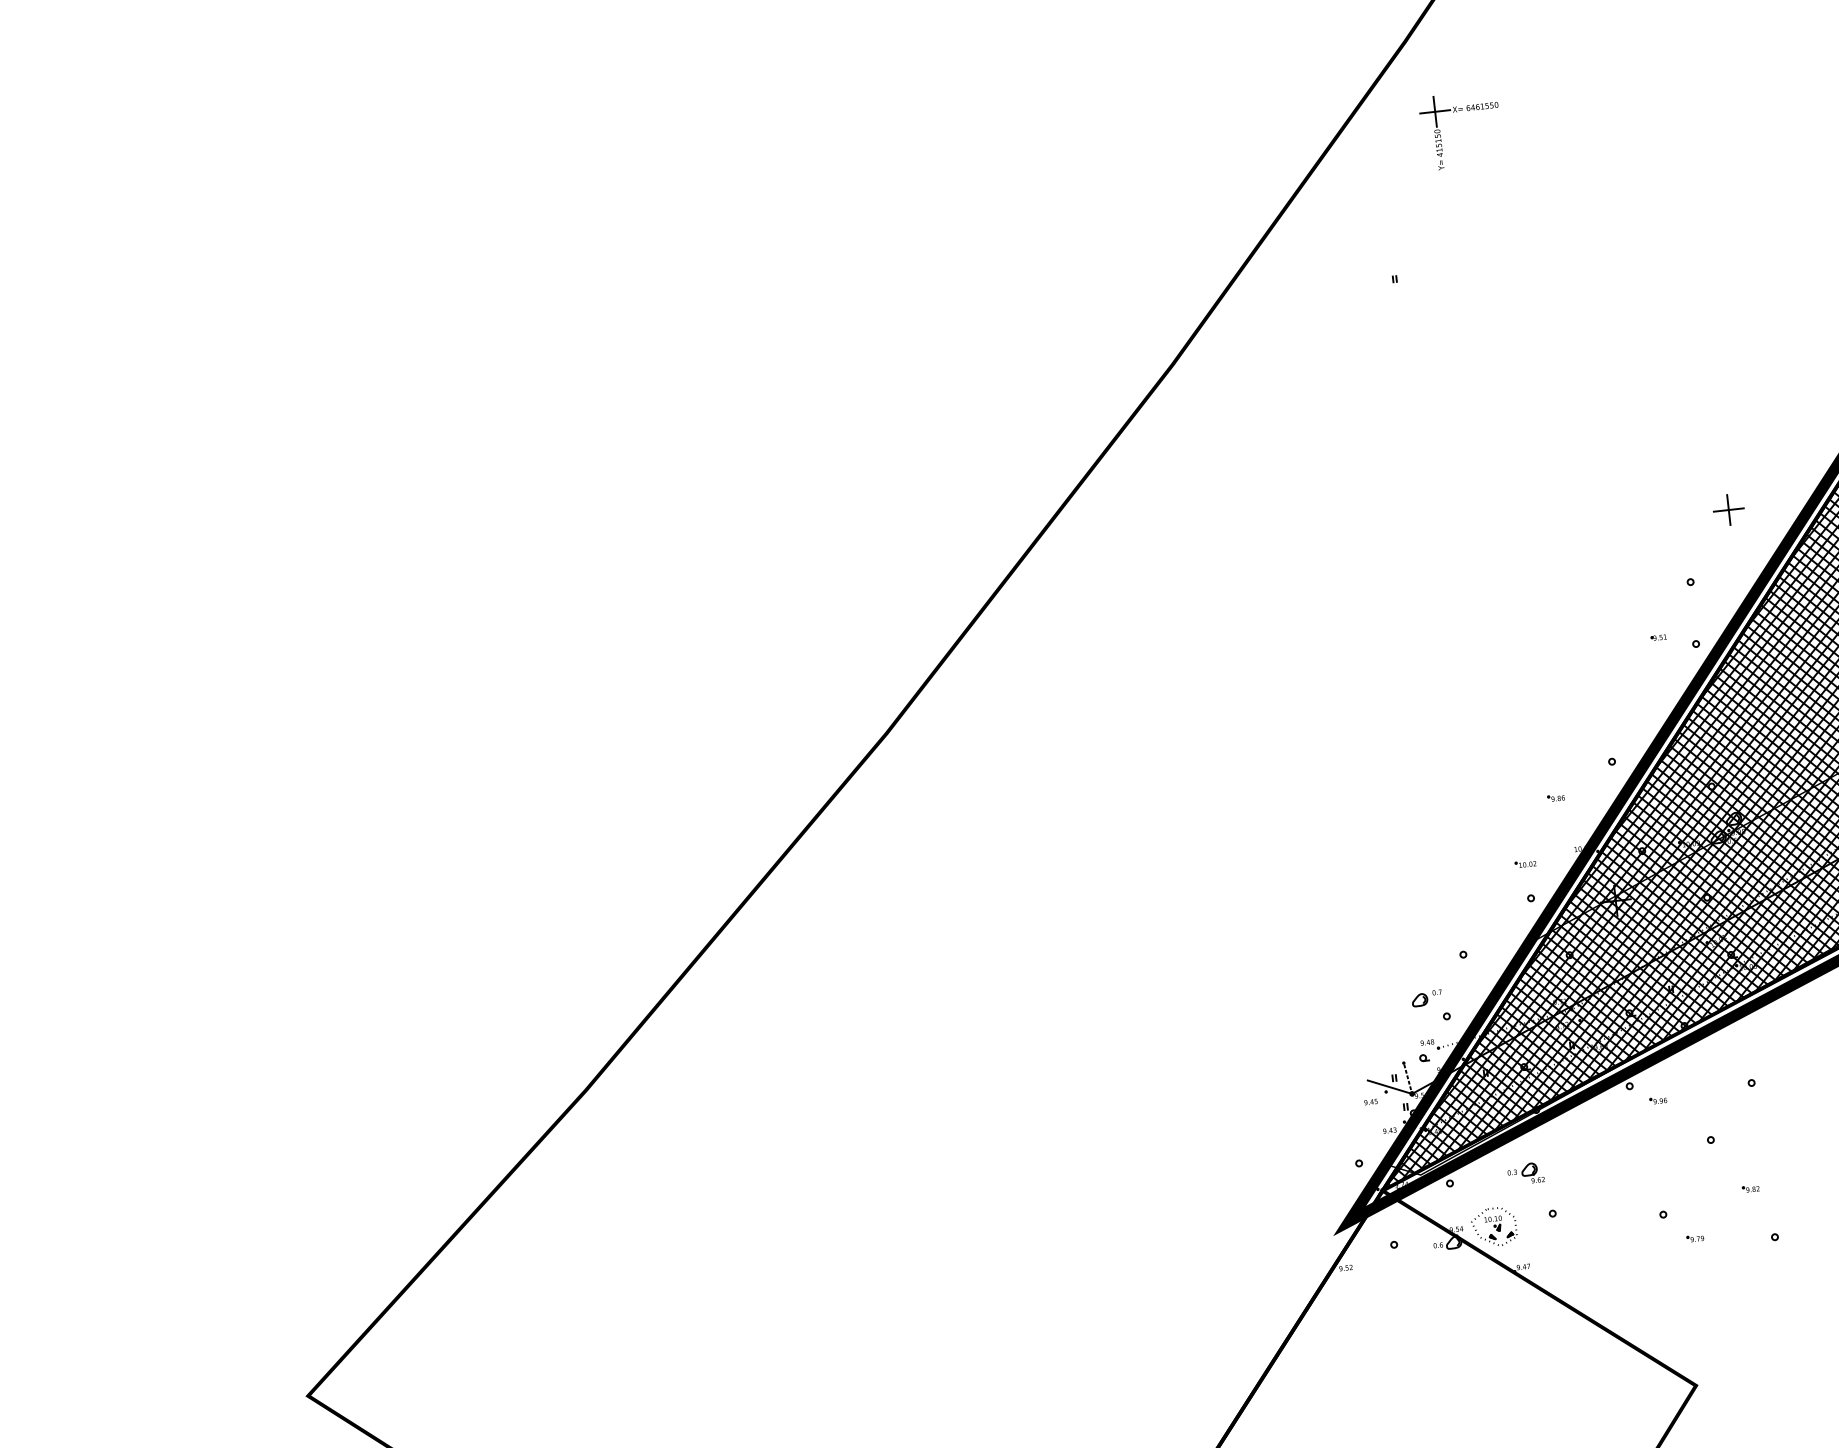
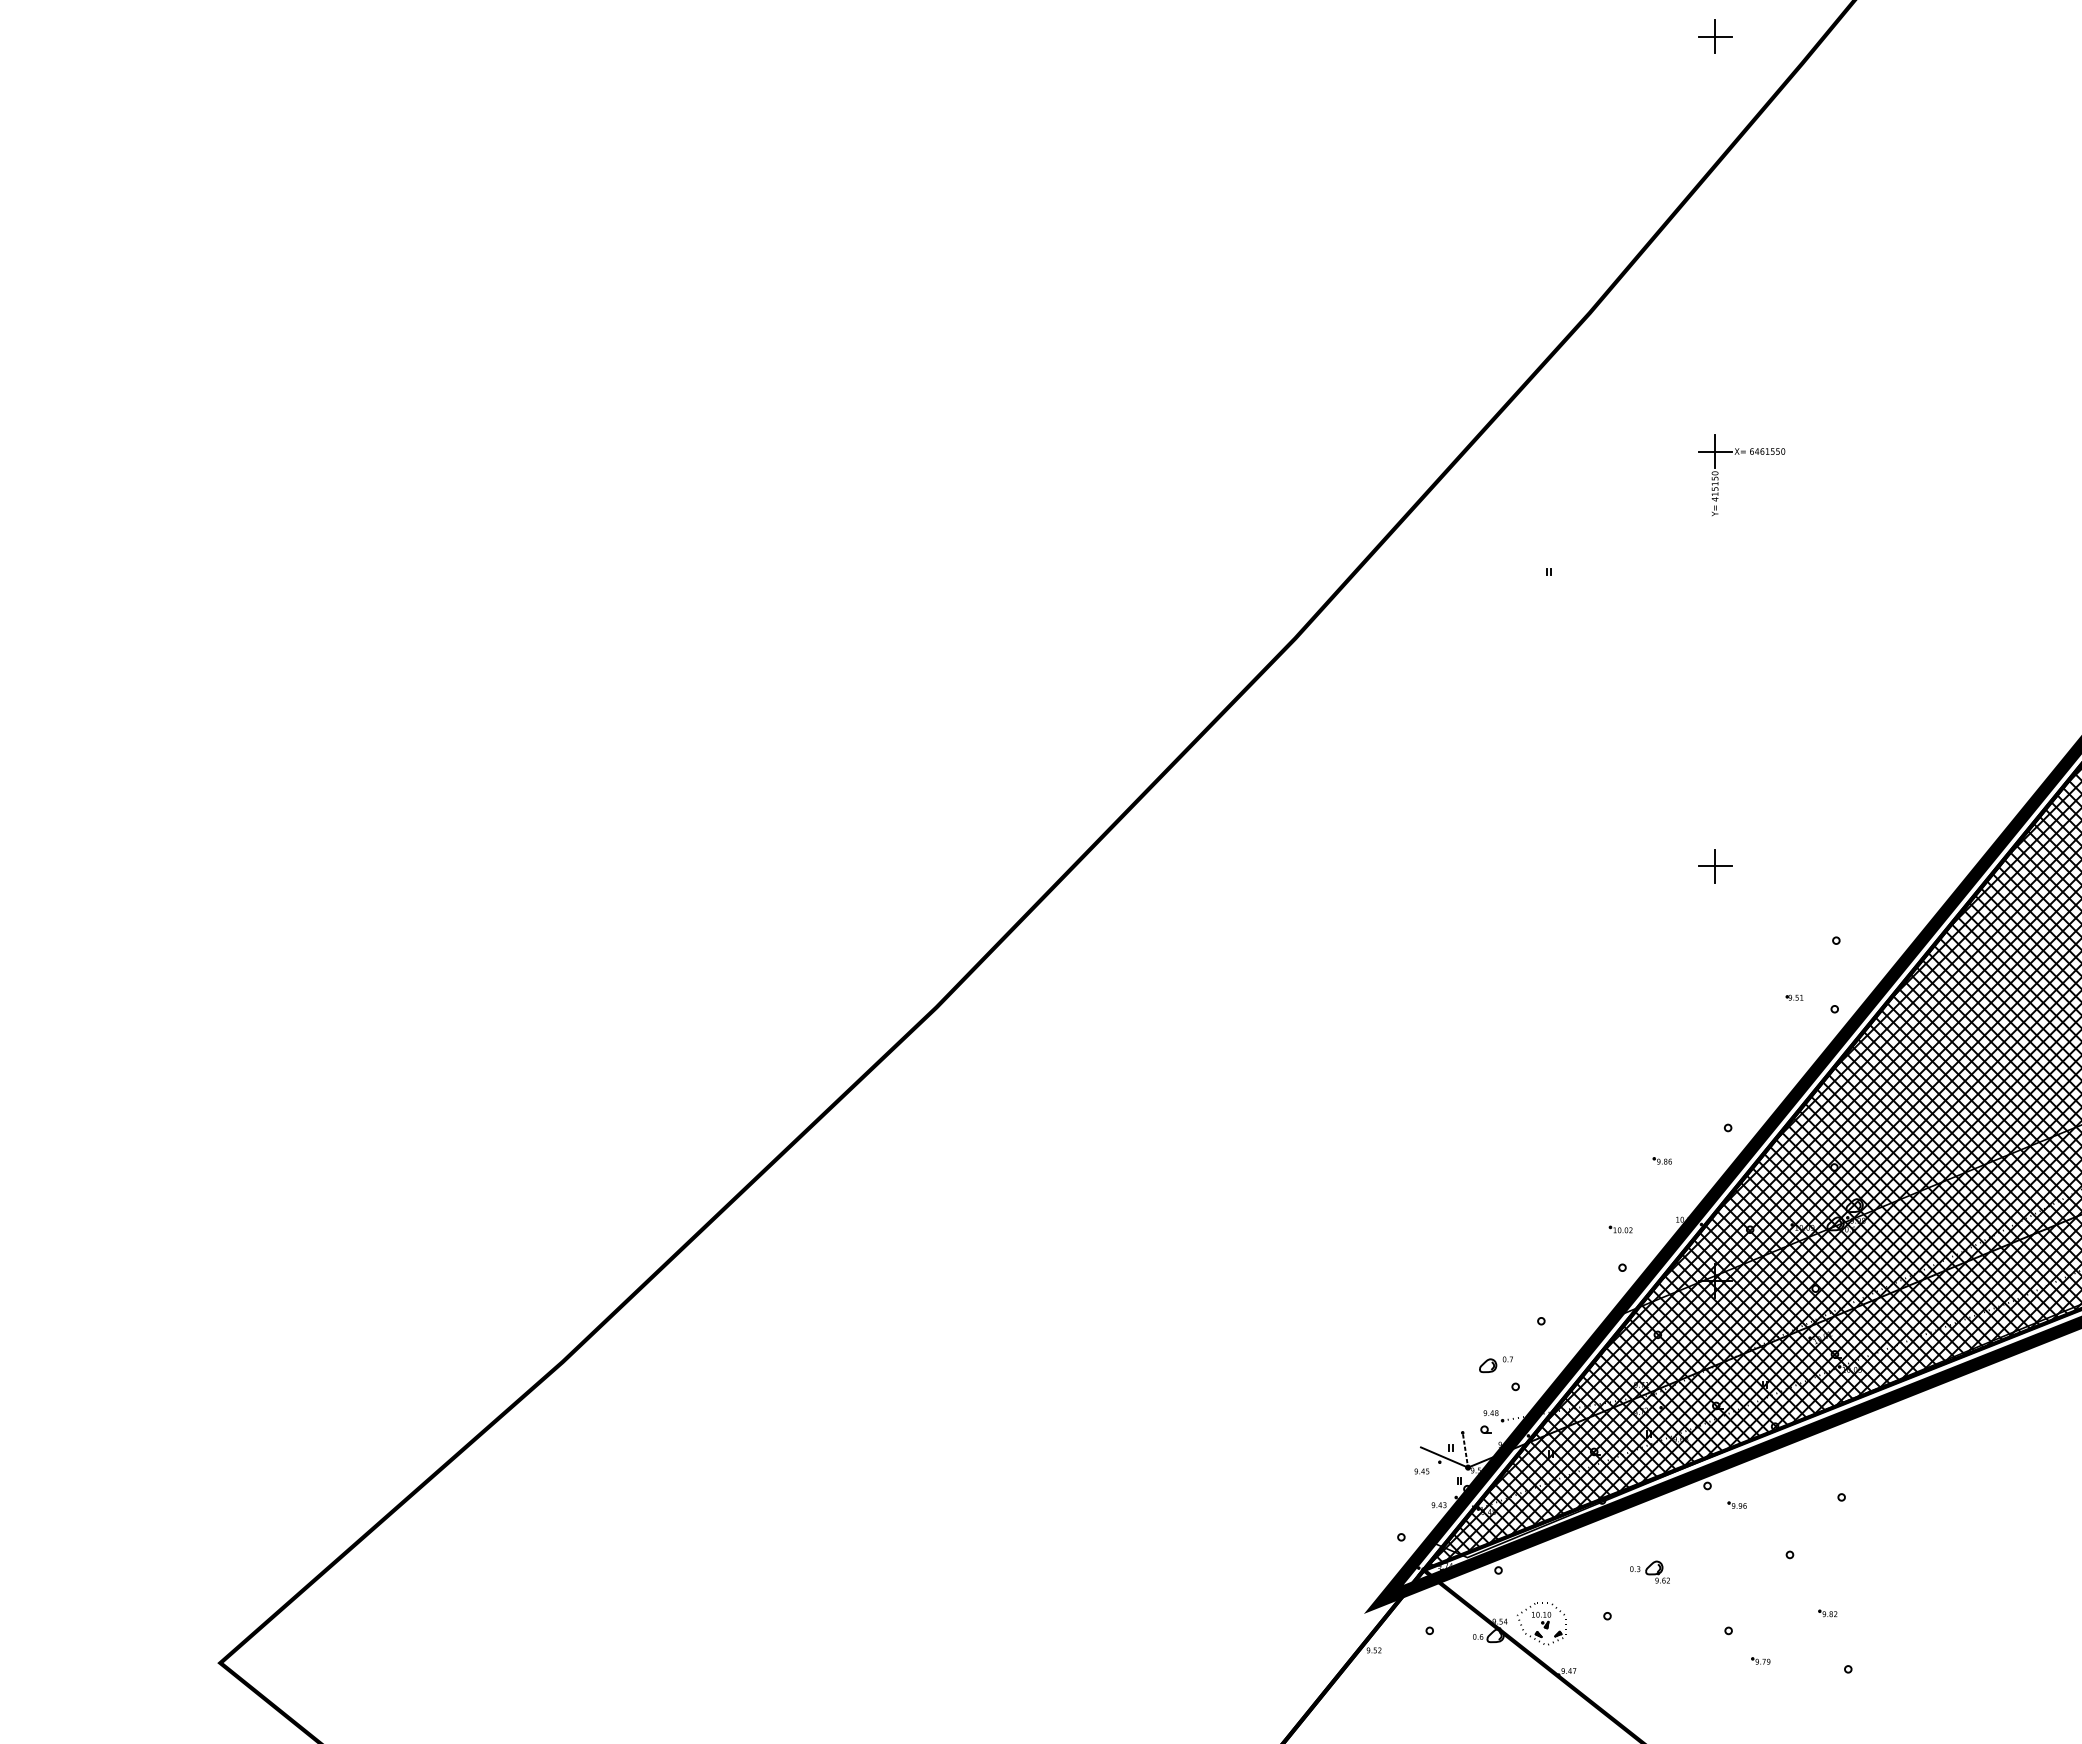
part: (1457, 112) -> (1739, 454), moved
part: (1729, 510) -> (1715, 866), moved
part: (1525, 1173) -> (1649, 1571), moved

